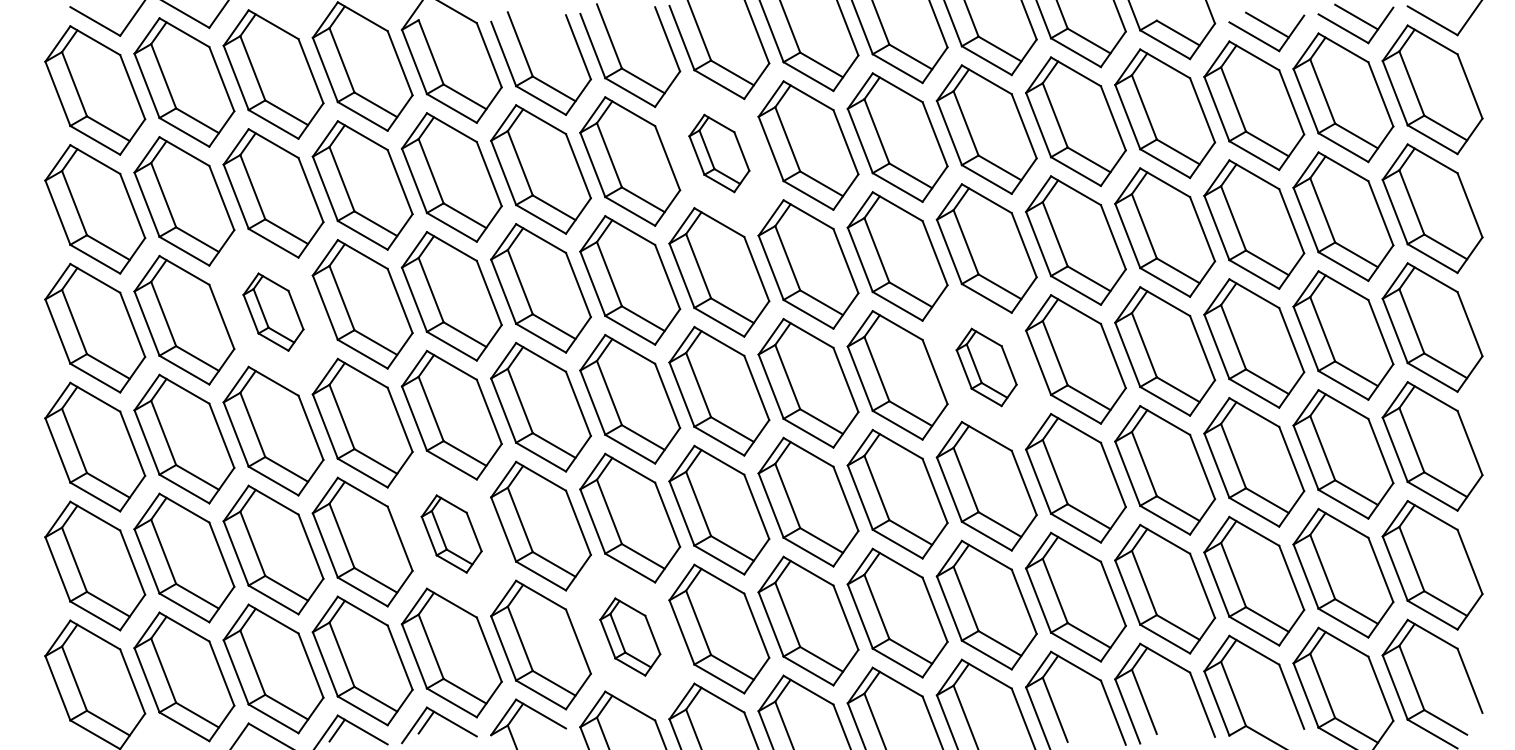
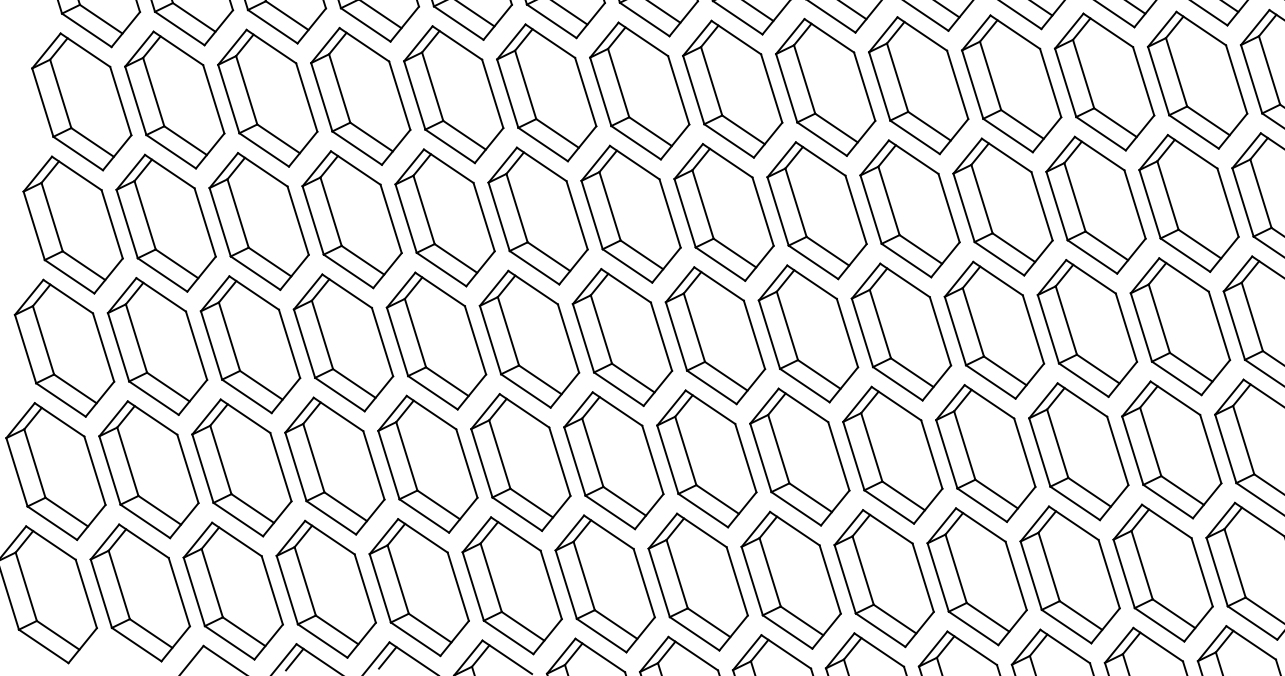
part: (719, 153) -> (732, 89), size x1.67
part: (273, 311) -> (259, 220), size x1.67
part: (986, 367) -> (994, 330), size x1.67
part: (451, 533) -> (427, 463), size x1.67
part: (630, 636) -> (605, 583), size x1.67

